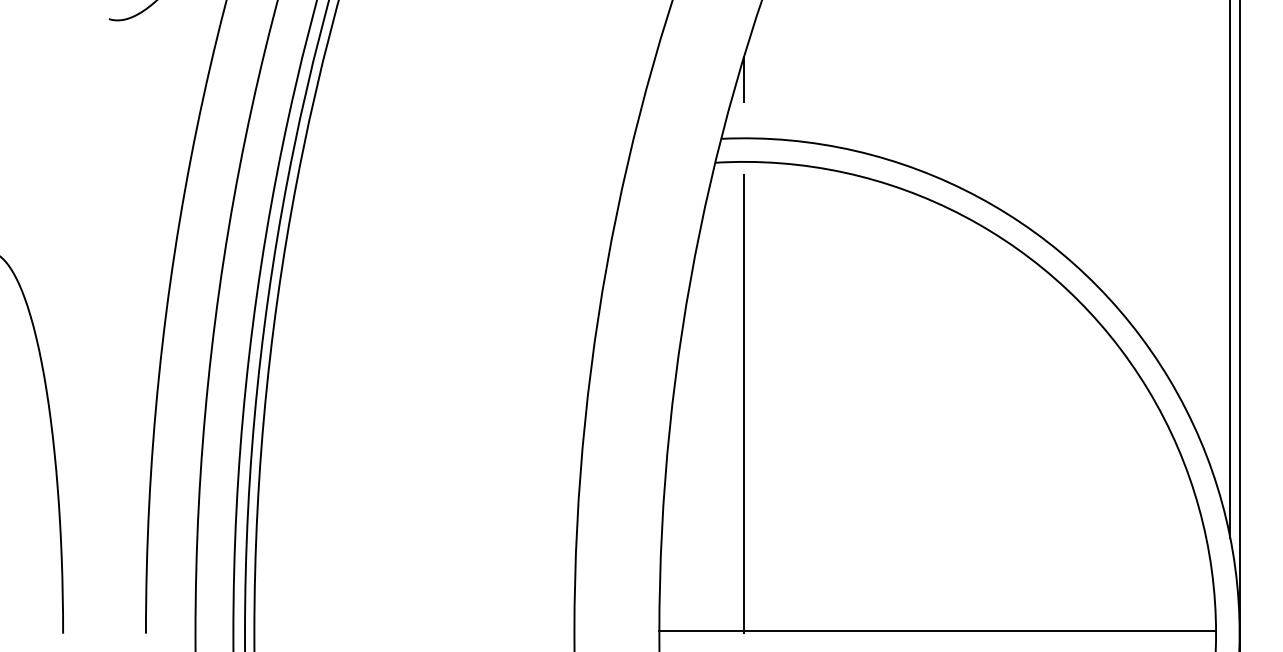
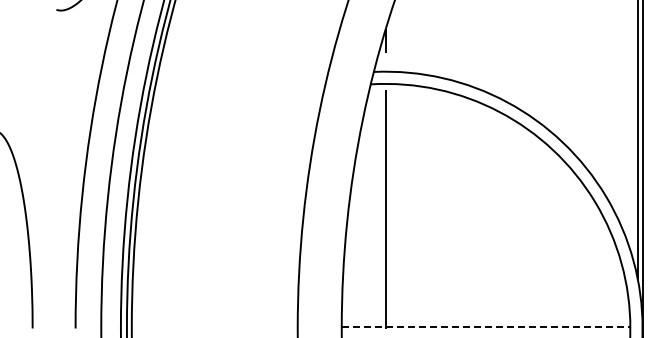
line: (938, 631) -> (486, 327), solid -> dashed

